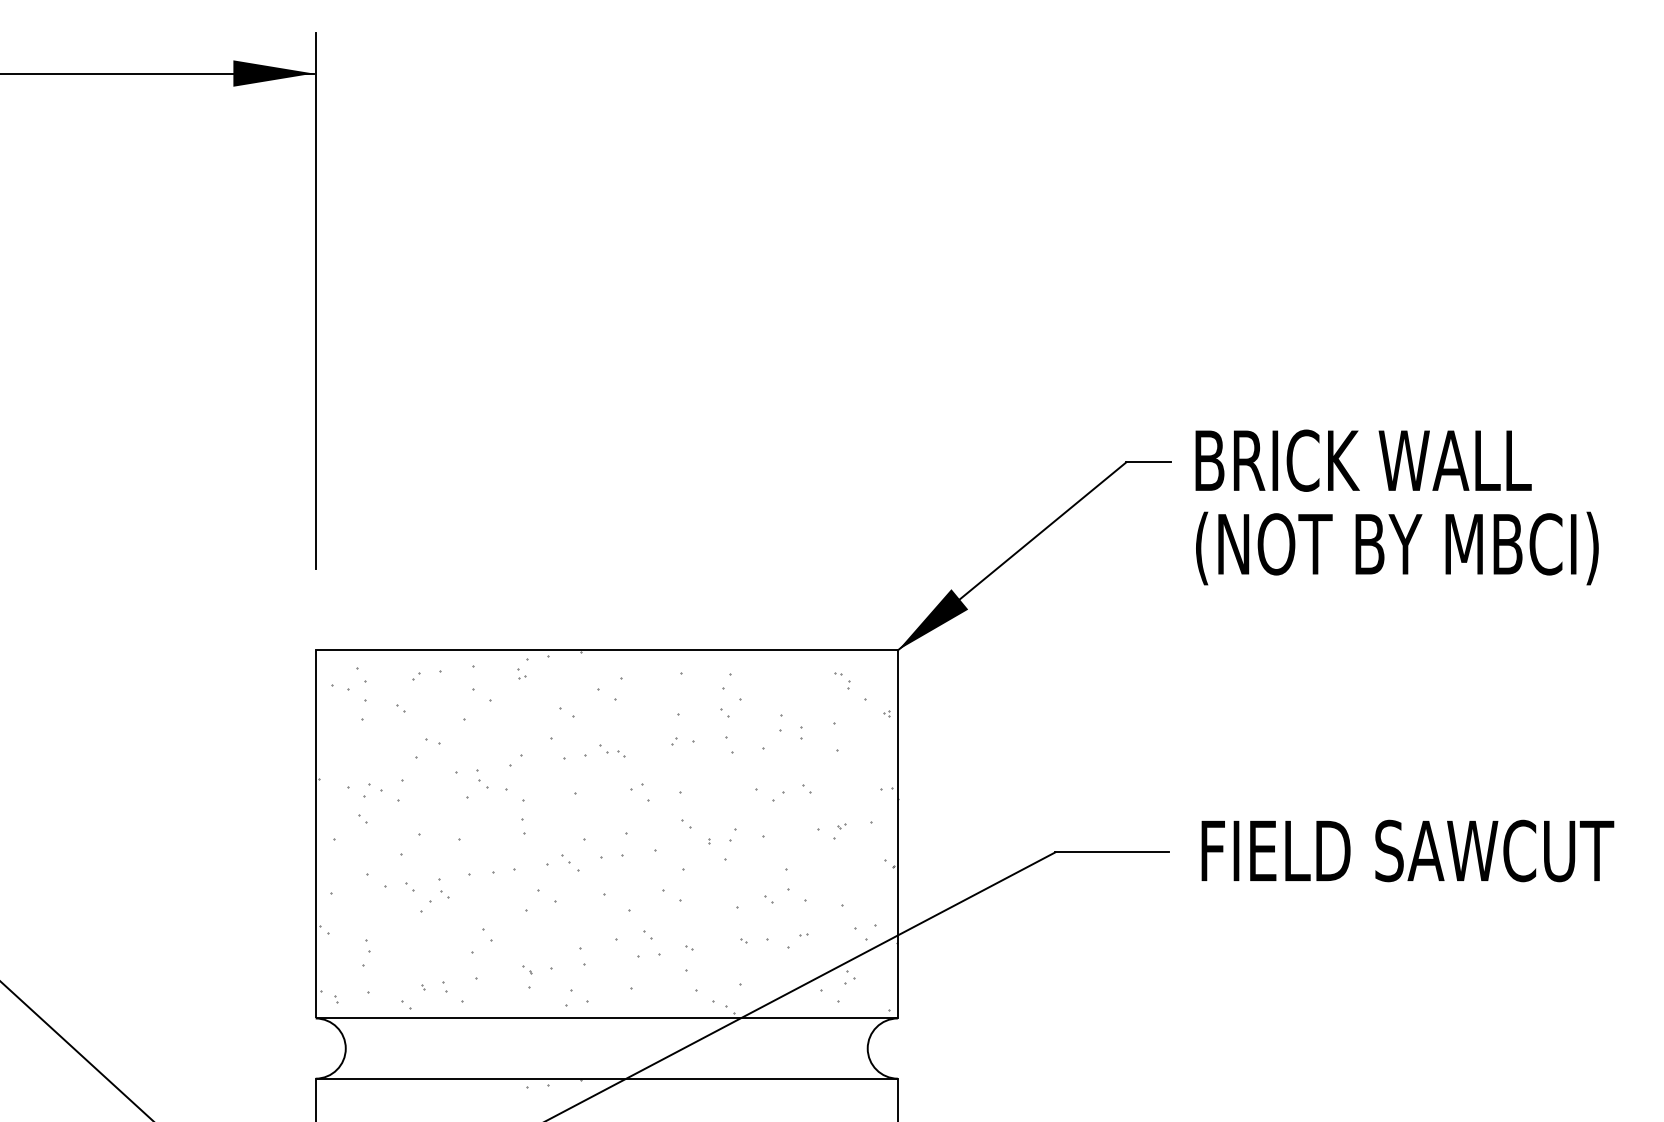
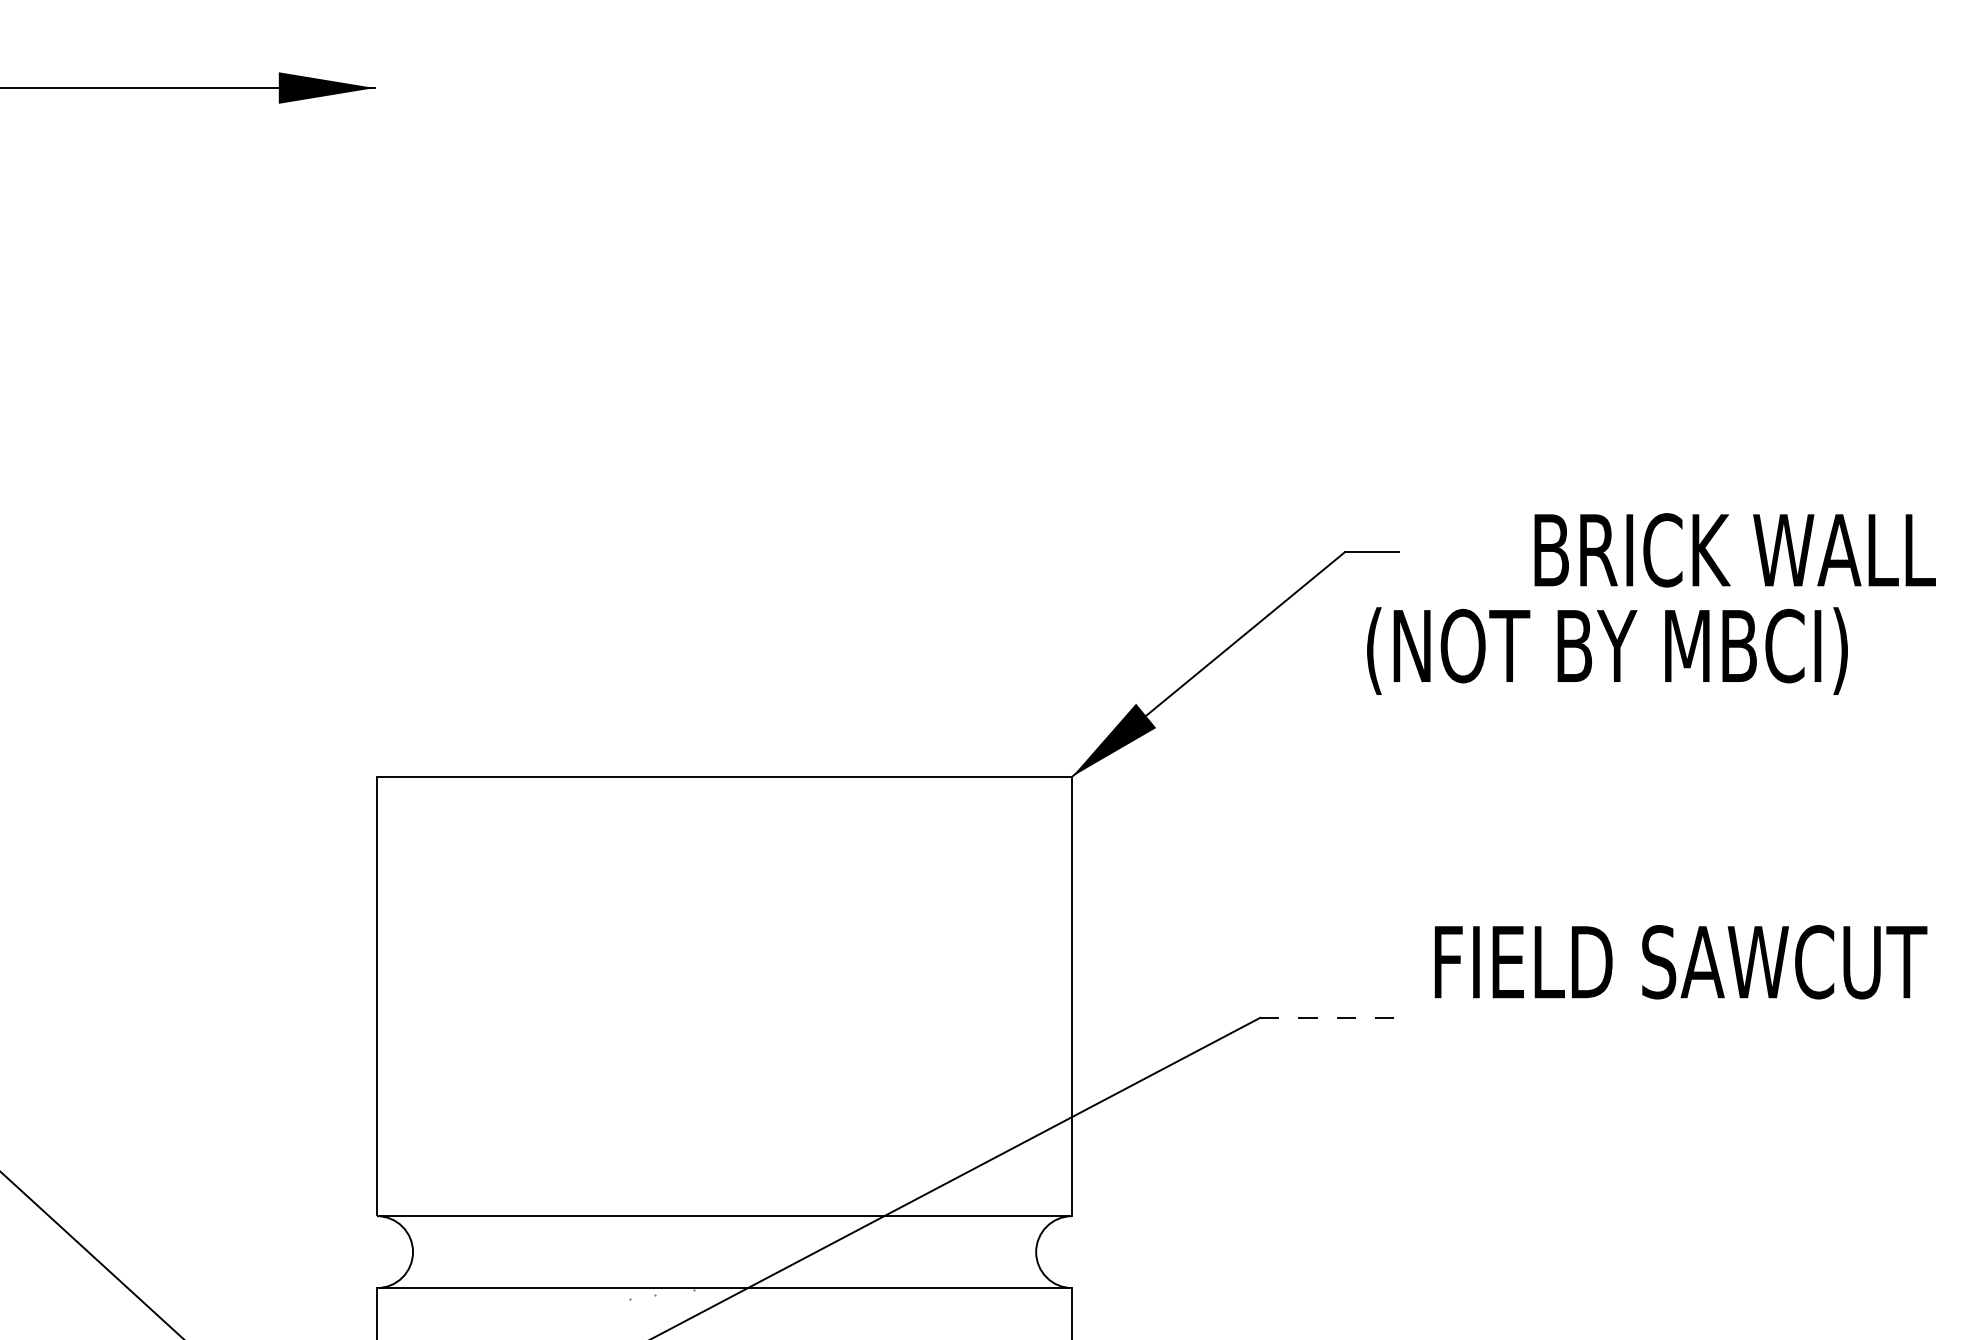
line: (316, 300) -> (377, 359), removed
text: (1363, 460) -> (1734, 550), moved
text: (1397, 548) -> (1607, 650), moved
hatch: (607, 831) -> (725, 993), removed
text: (1408, 851) -> (1681, 962), moved
line: (1111, 852) -> (1327, 1017), solid -> dashed

